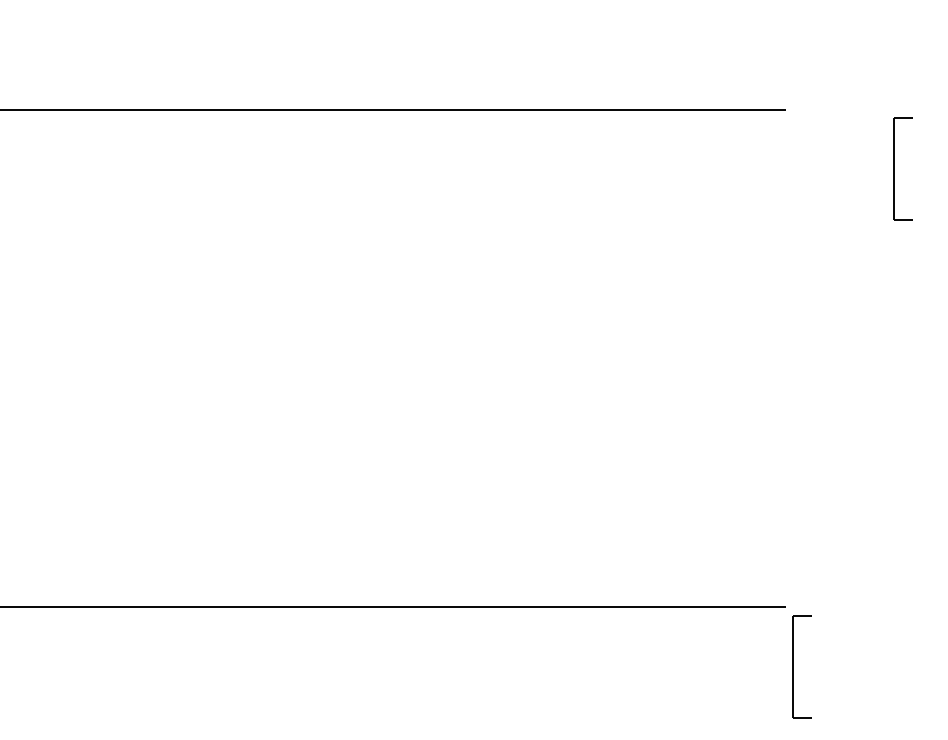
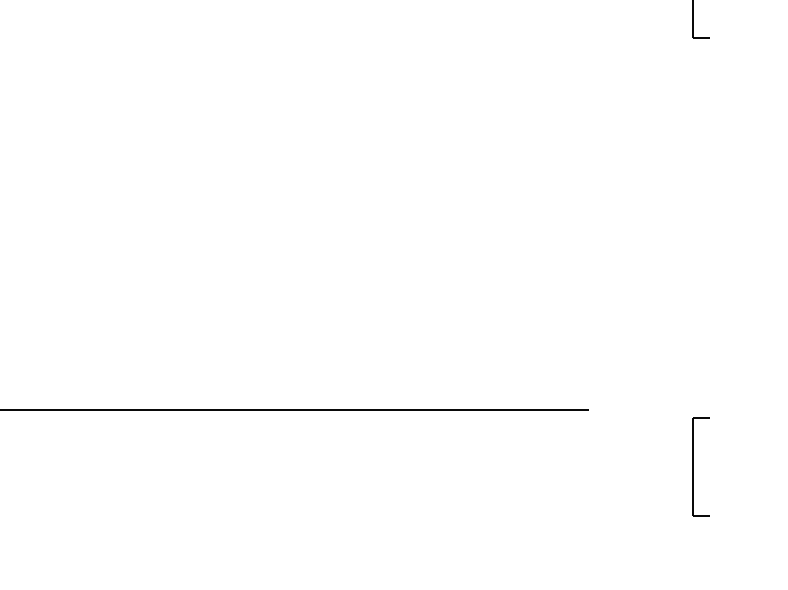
part: (793, 666) -> (692, 466), moved

